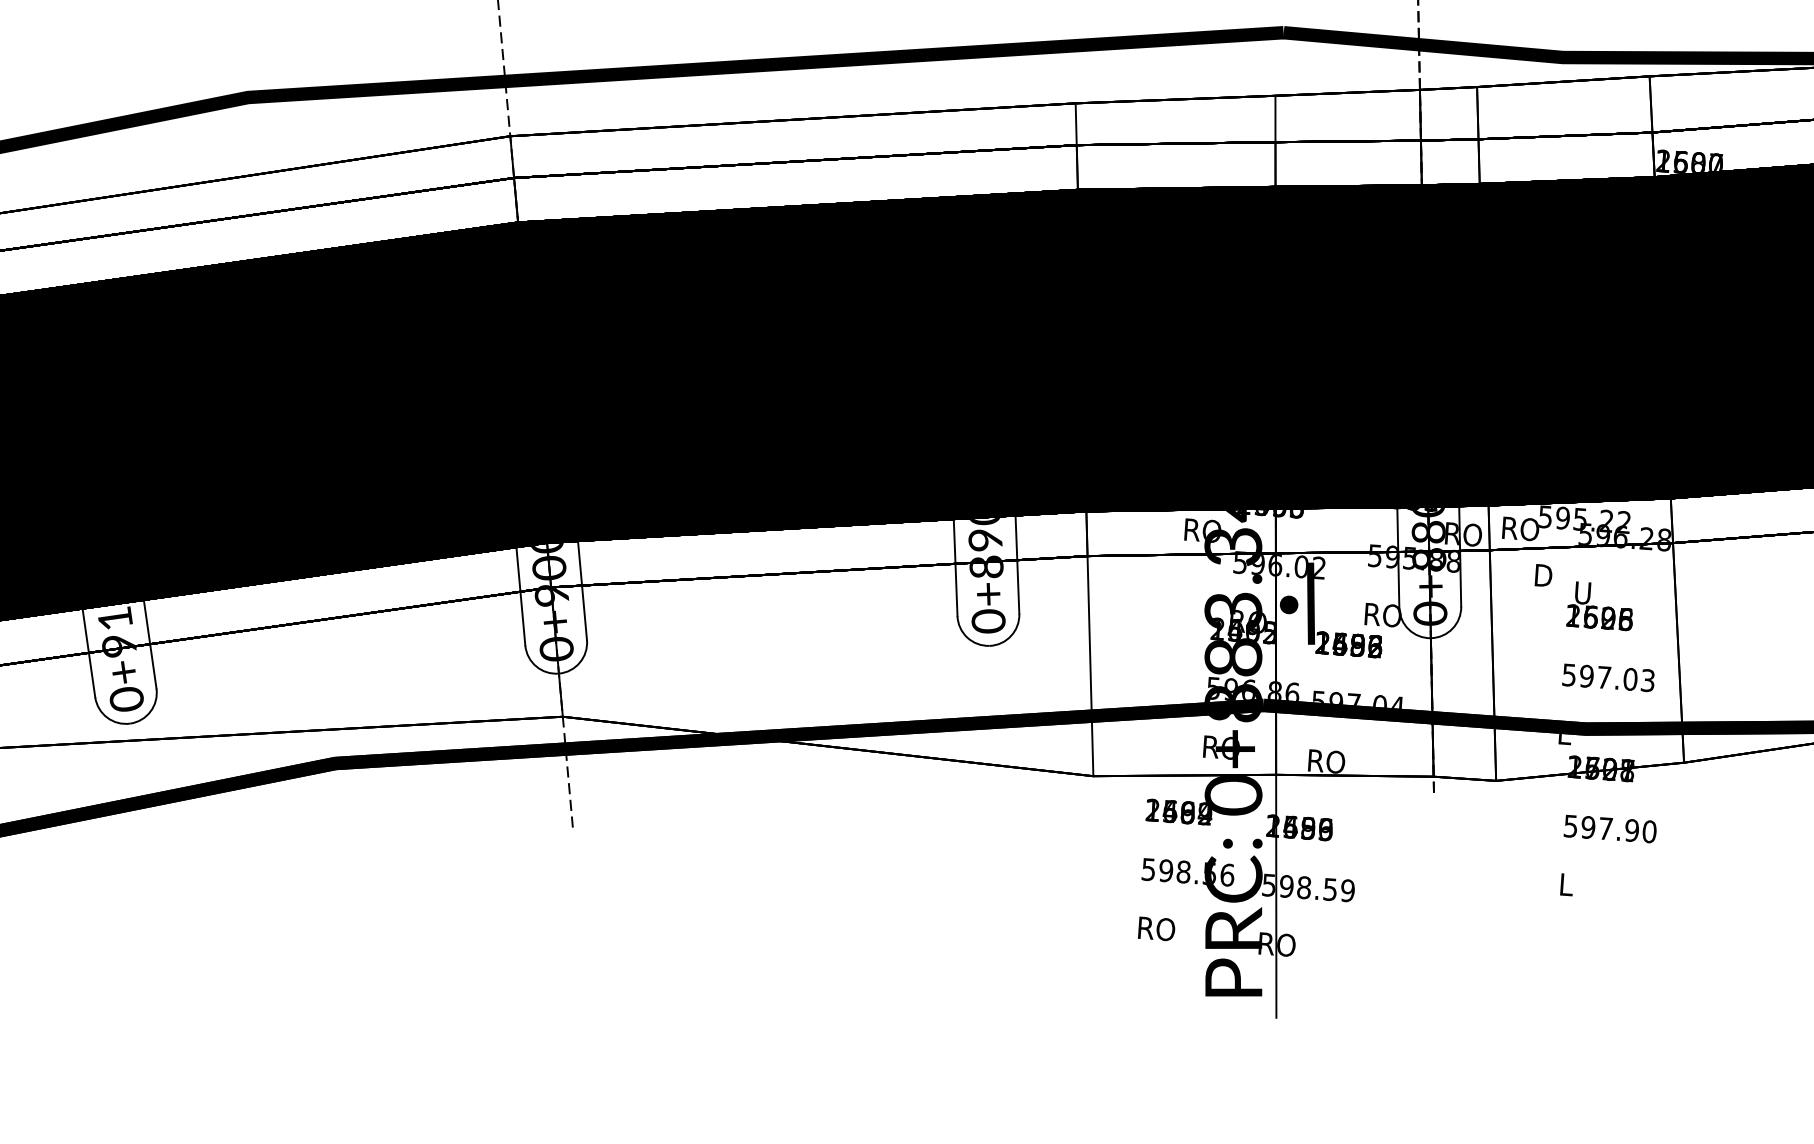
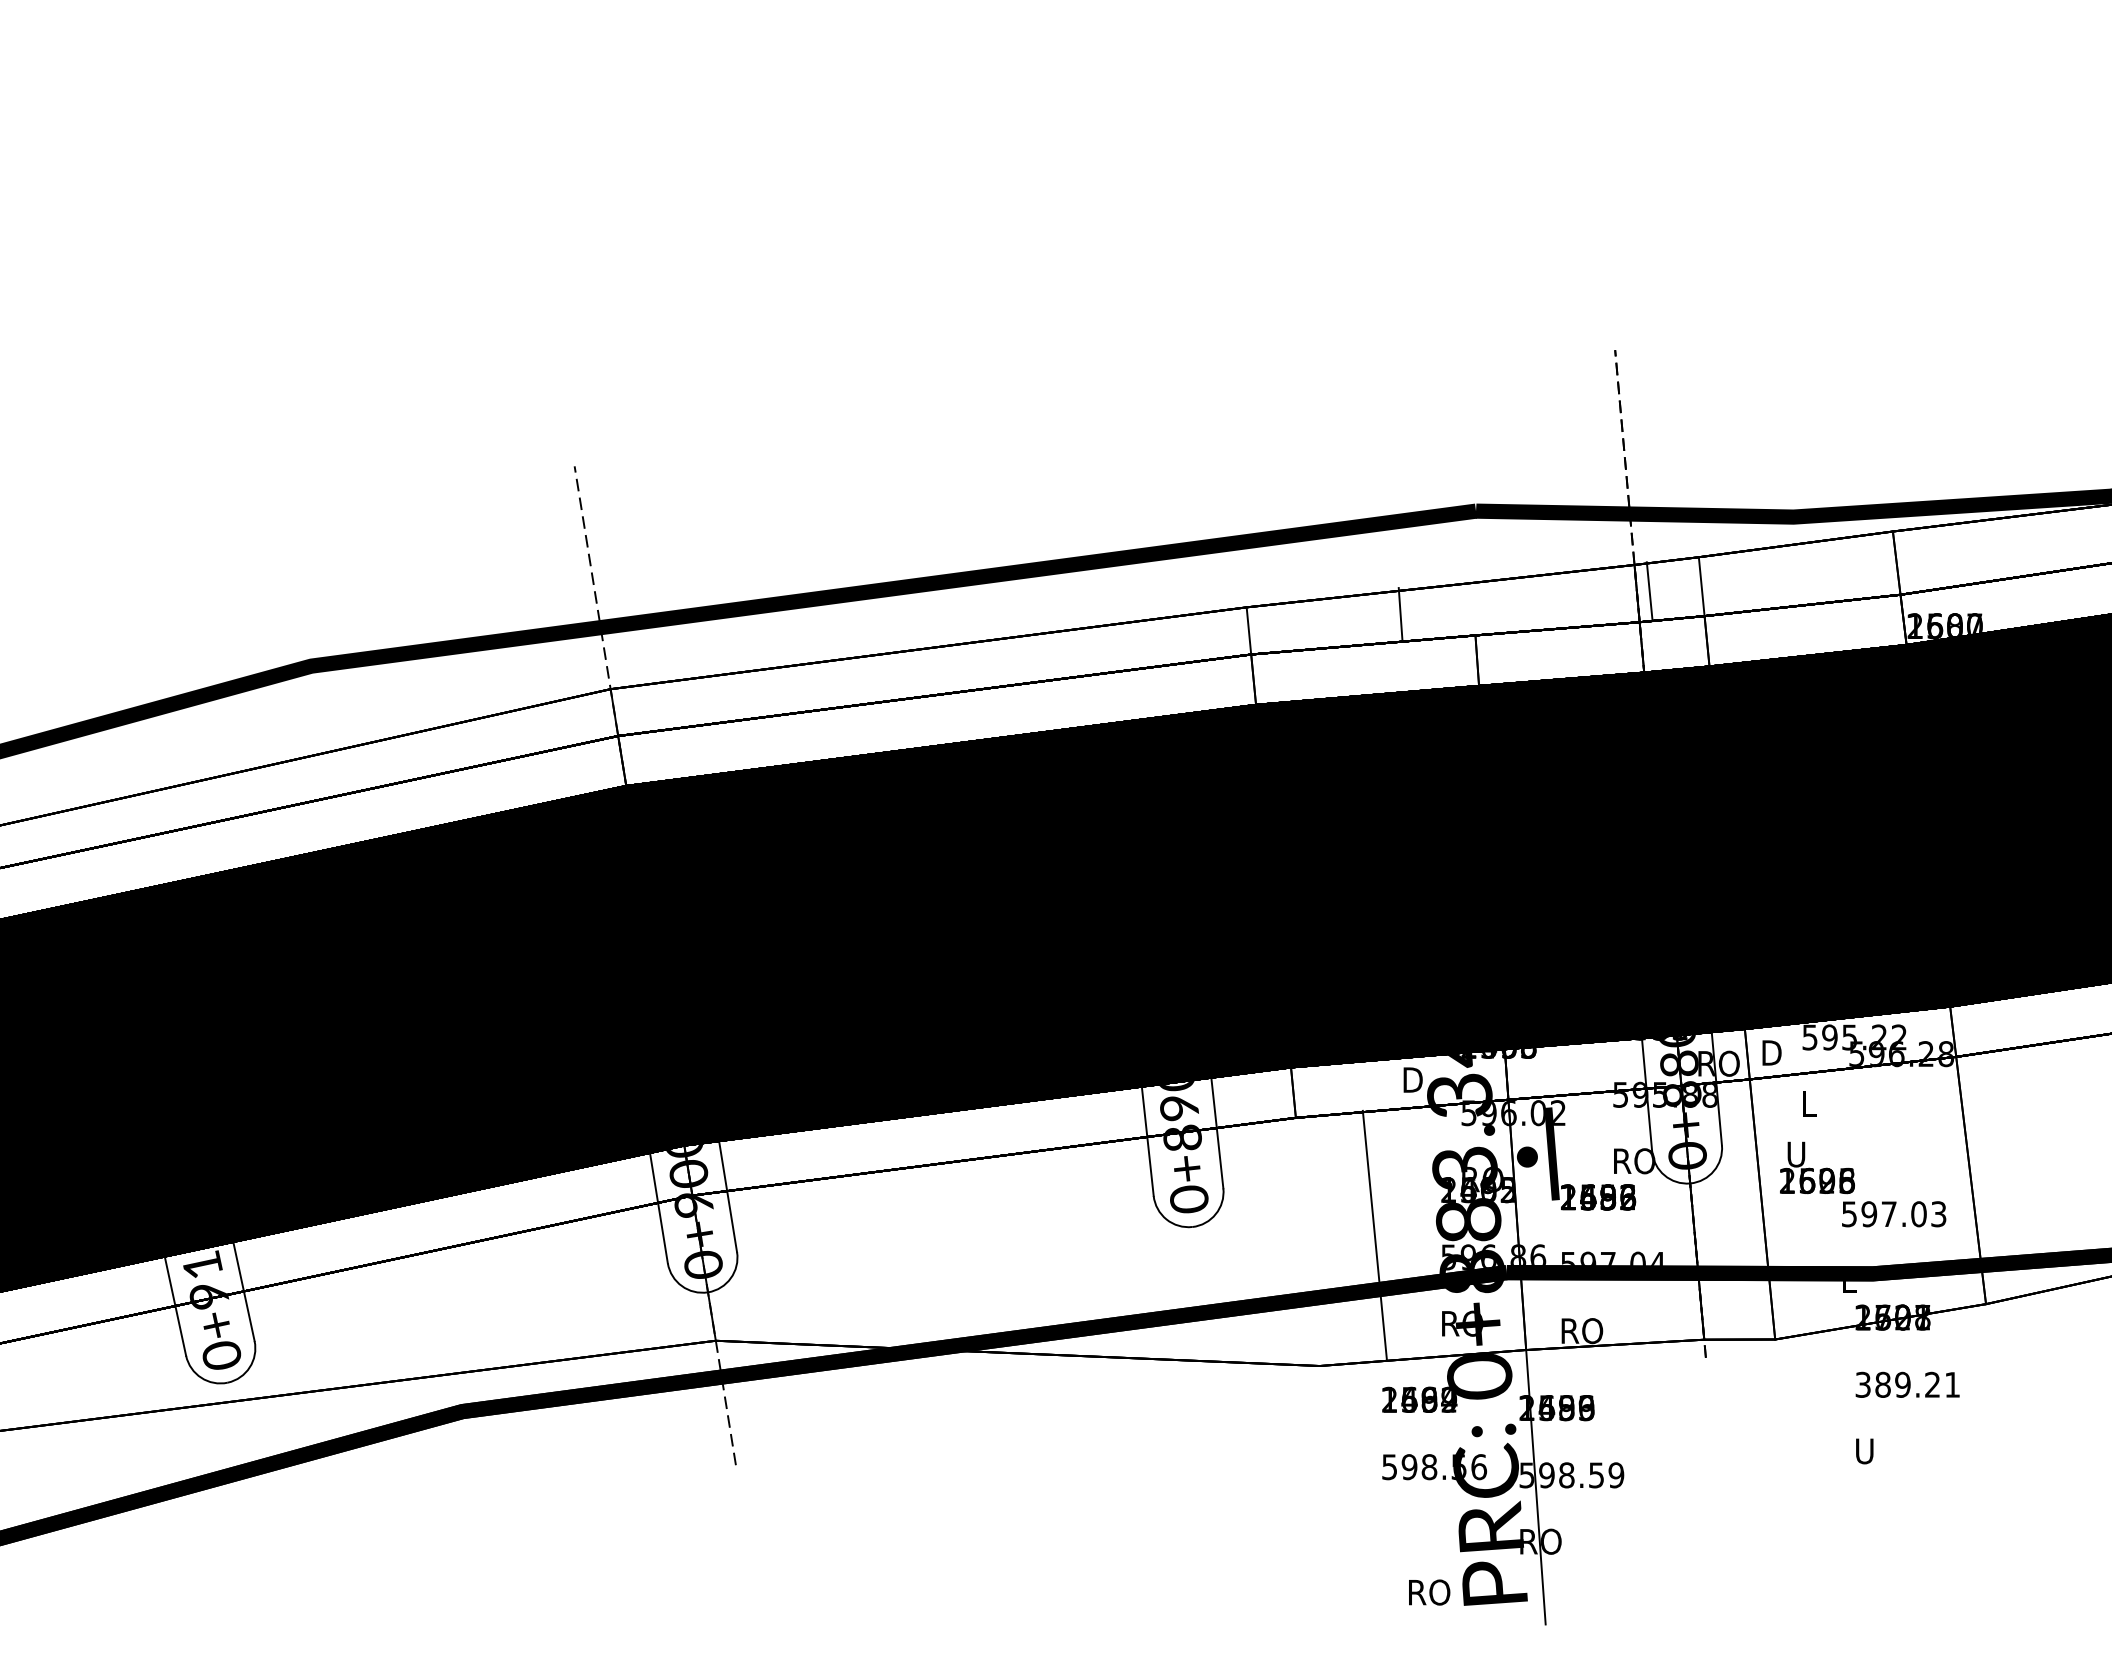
line: (1477, 112) -> (1649, 591), moved
line: (1275, 119) -> (1400, 614), moved
text: (1521, 529) -> (1784, 1053), RO -> D
text: (1204, 531) -> (1425, 1080), RO -> D
text: (1543, 575) -> (1812, 1103), D -> L
text: (1600, 605) -> (1817, 1167), moved
line: (1090, 665) -> (1374, 1234), moved
text: (1610, 828) -> (1908, 1384), 597.90 -> 389.21
text: (1567, 885) -> (1864, 1451), L -> U
text: (1156, 928) -> (1429, 1592), moved

